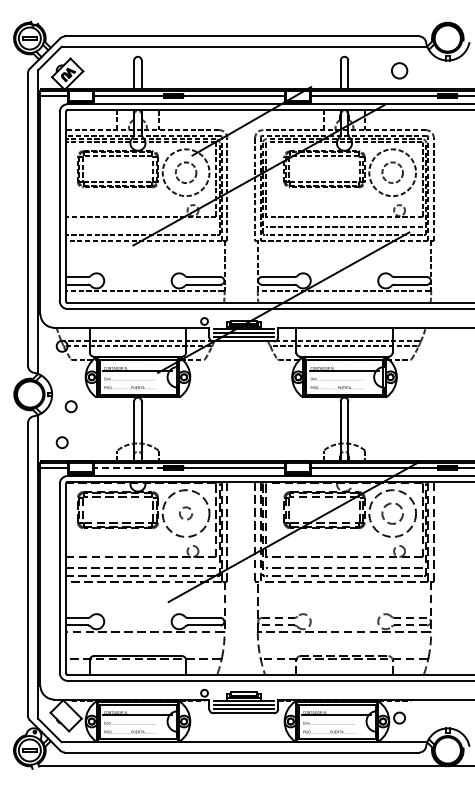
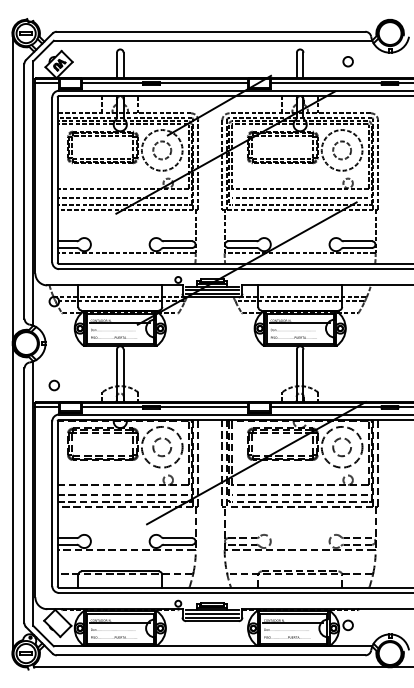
circle: (399, 70) -> (348, 61), size x0.71
line: (141, 227) -> (123, 198), added
line: (14, 394) -> (12, 343), added
circle: (70, 406) -> (61, 354), removed
line: (128, 467) -> (112, 407), dashed -> solid
circle: (185, 513) -> (161, 447), size x1.67

